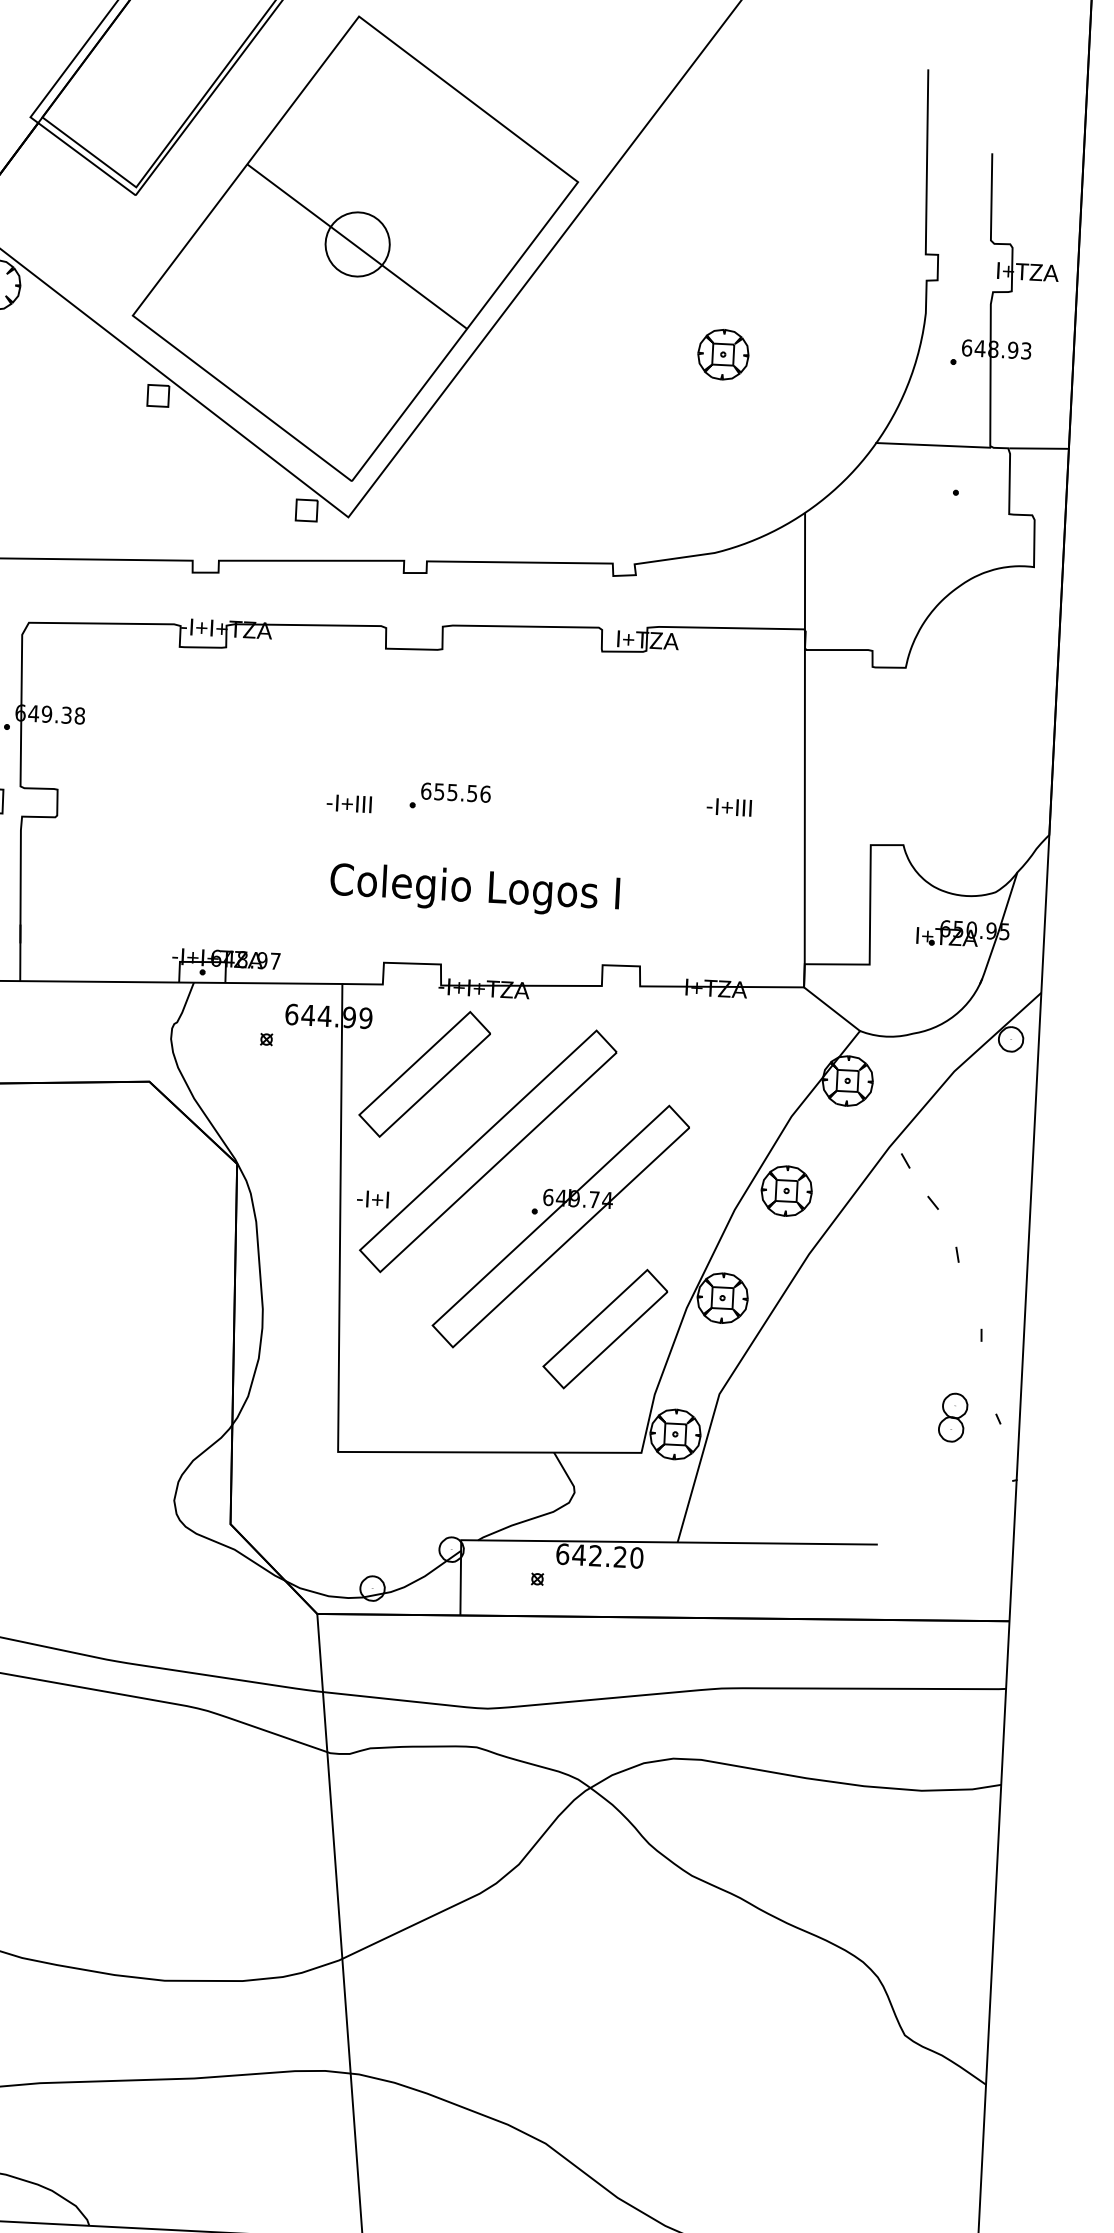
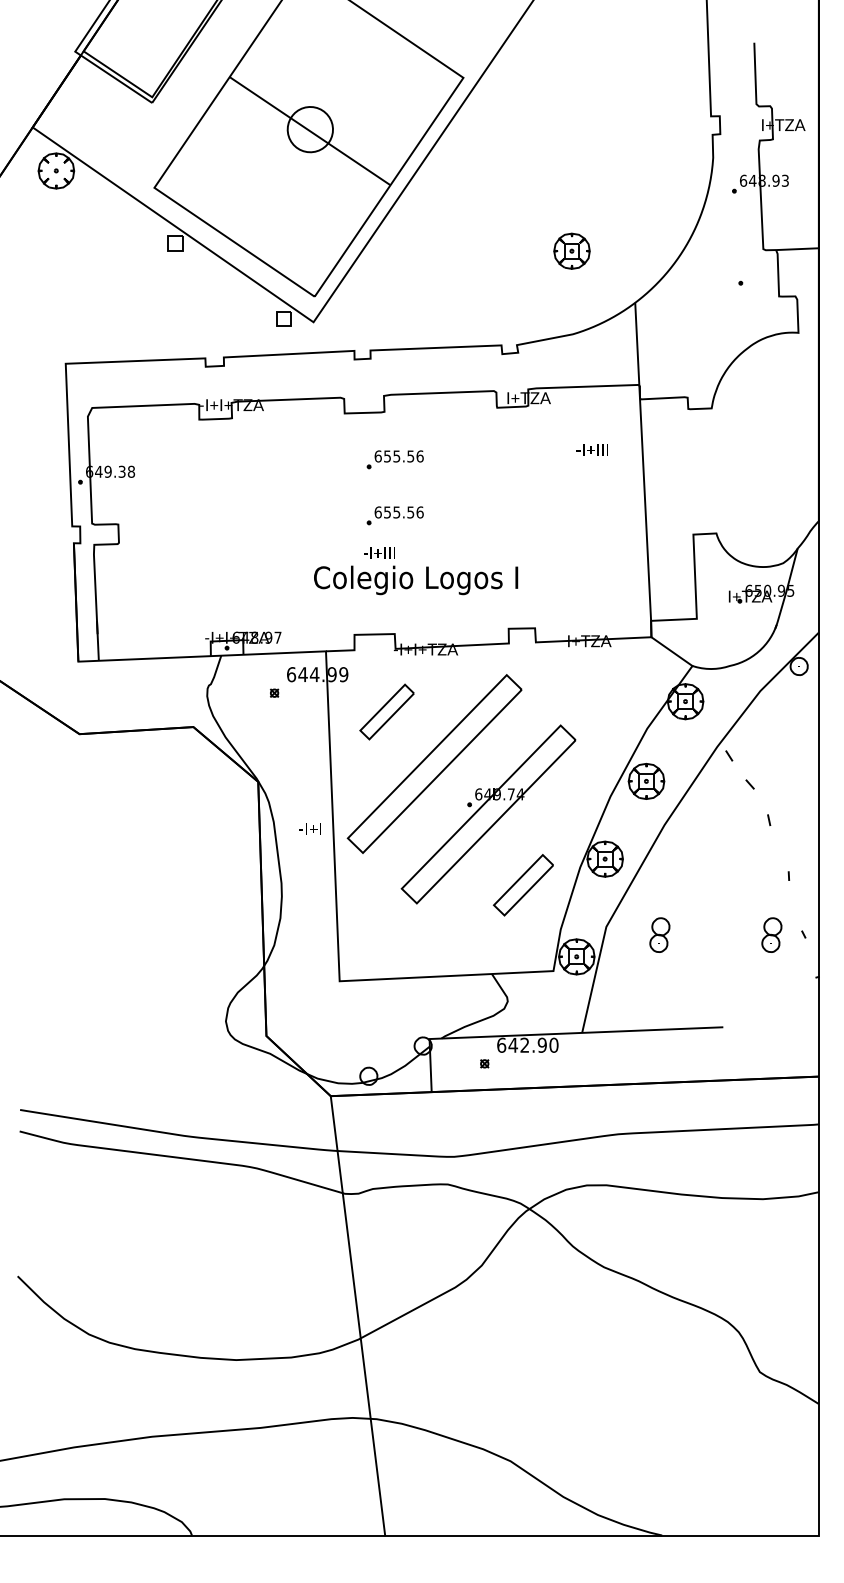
part: (722, 353) -> (571, 250), moved
line: (932, 445) -> (722, 250), removed
part: (453, 717) -> (394, 459), added
text: (349, 802) -> (379, 552), moved
text: (728, 806) -> (591, 449), moved
part: (423, 1073) -> (386, 711), size x0.6
text: (371, 1198) -> (309, 828), moved
part: (605, 1329) -> (523, 885), size x0.7
part: (794, 1408) -> (659, 934), added
text: (619, 1555) -> (541, 1044), 642.20 -> 642.90

